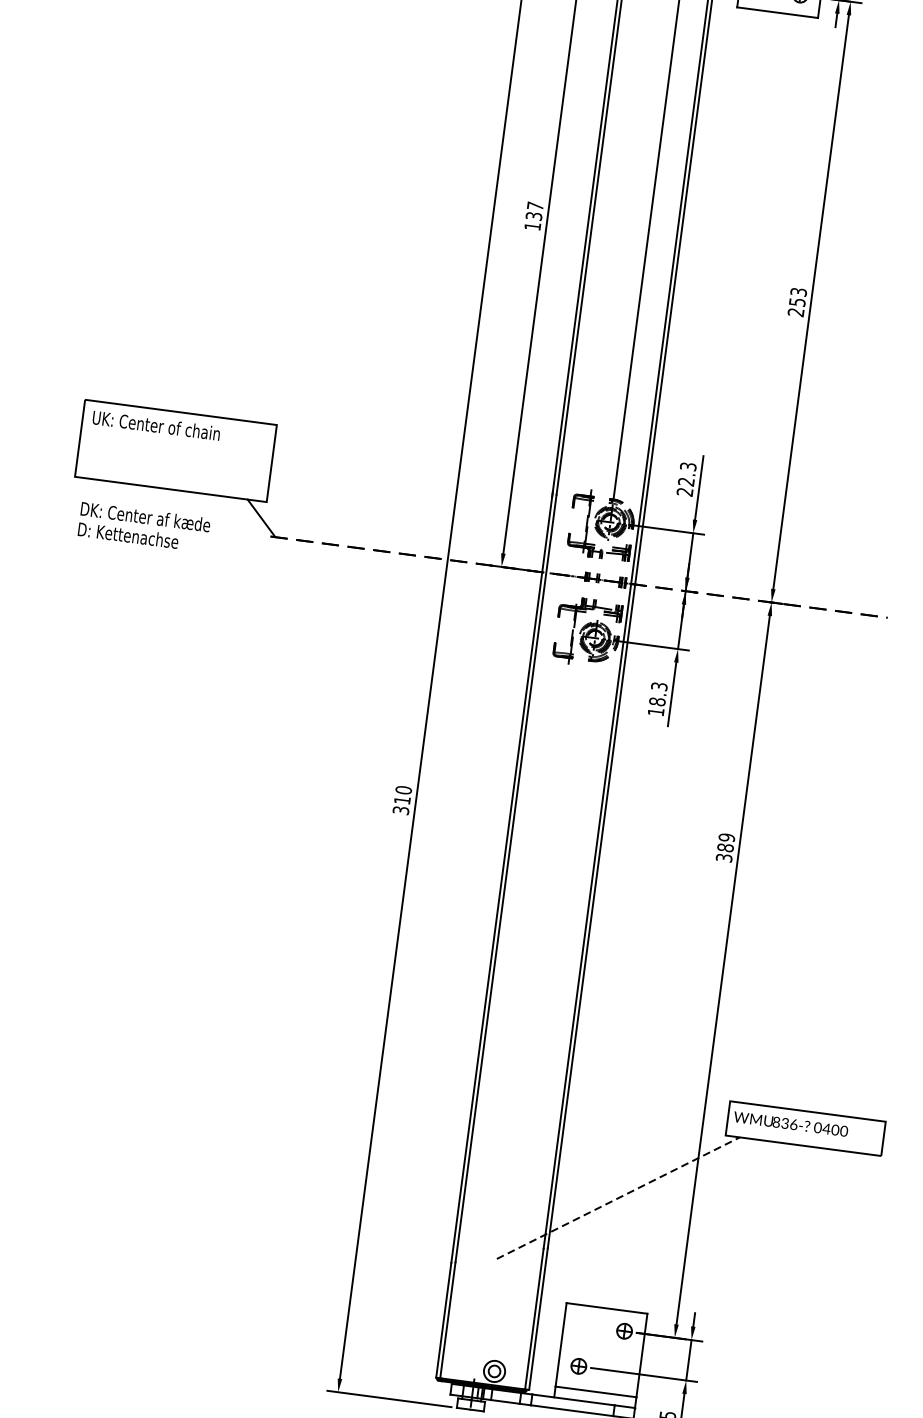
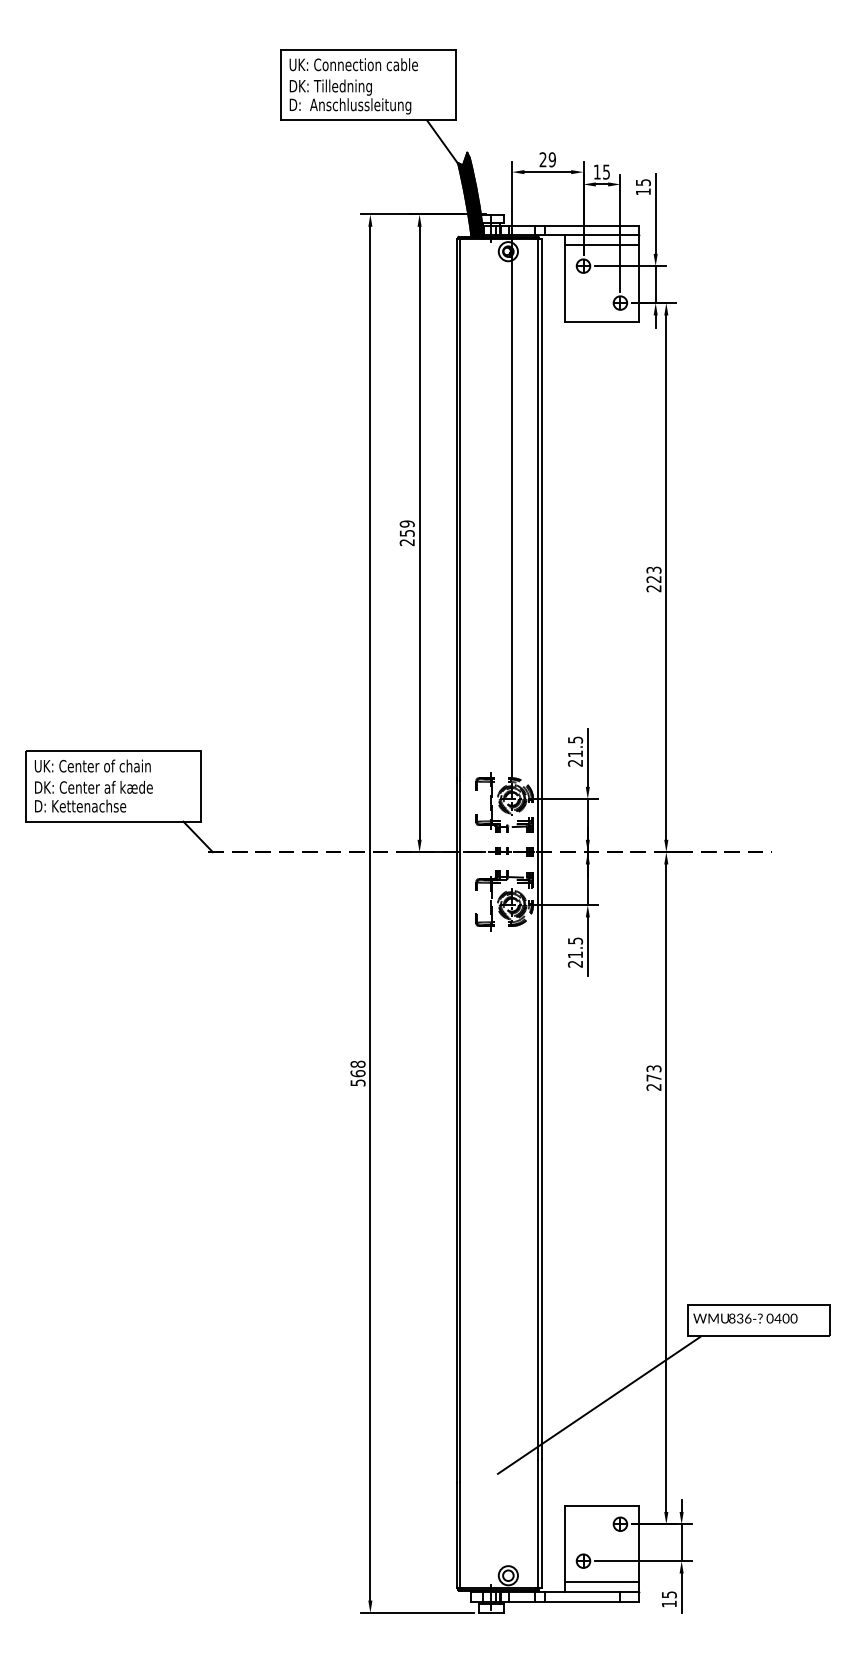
text: (533, 216) -> (406, 533), 137 -> 259
text: (796, 302) -> (653, 579), 253 -> 223
text: (686, 473) -> (574, 746), 22.3 -> 21.5
text: (143, 526) -> (93, 796), moved
text: (657, 699) -> (575, 952), 18.3 -> 21.5
text: (401, 800) -> (357, 1073), 310 -> 568
text: (725, 847) -> (653, 1077), 389 -> 273
line: (618, 1198) -> (599, 1405), dashed -> solid

